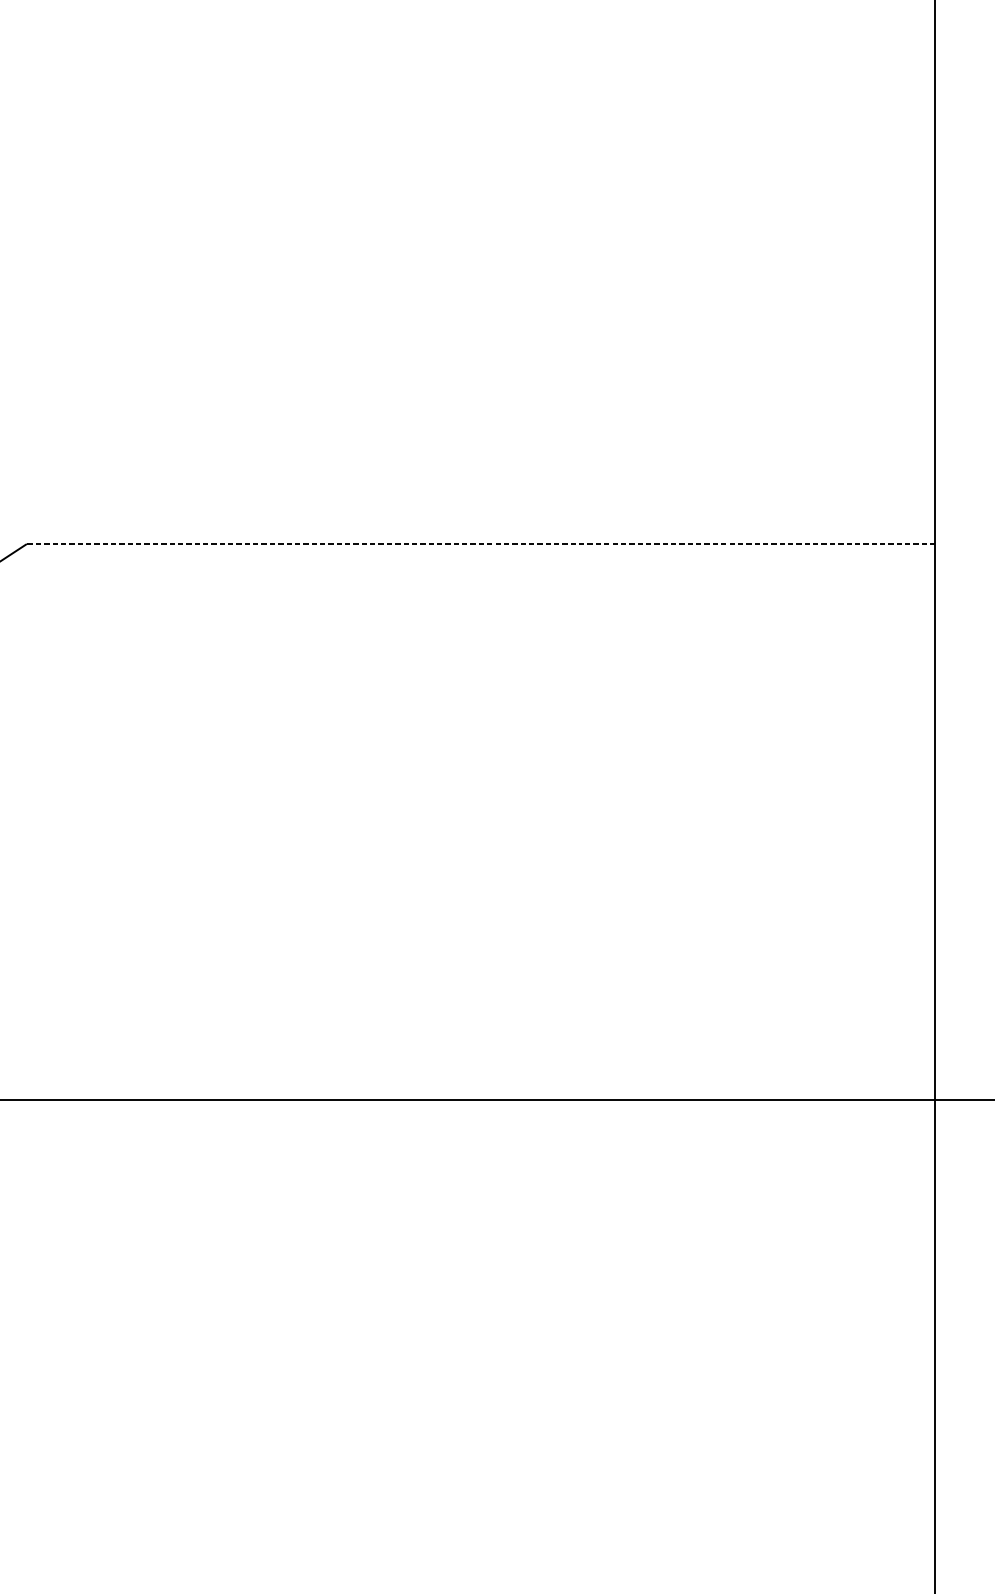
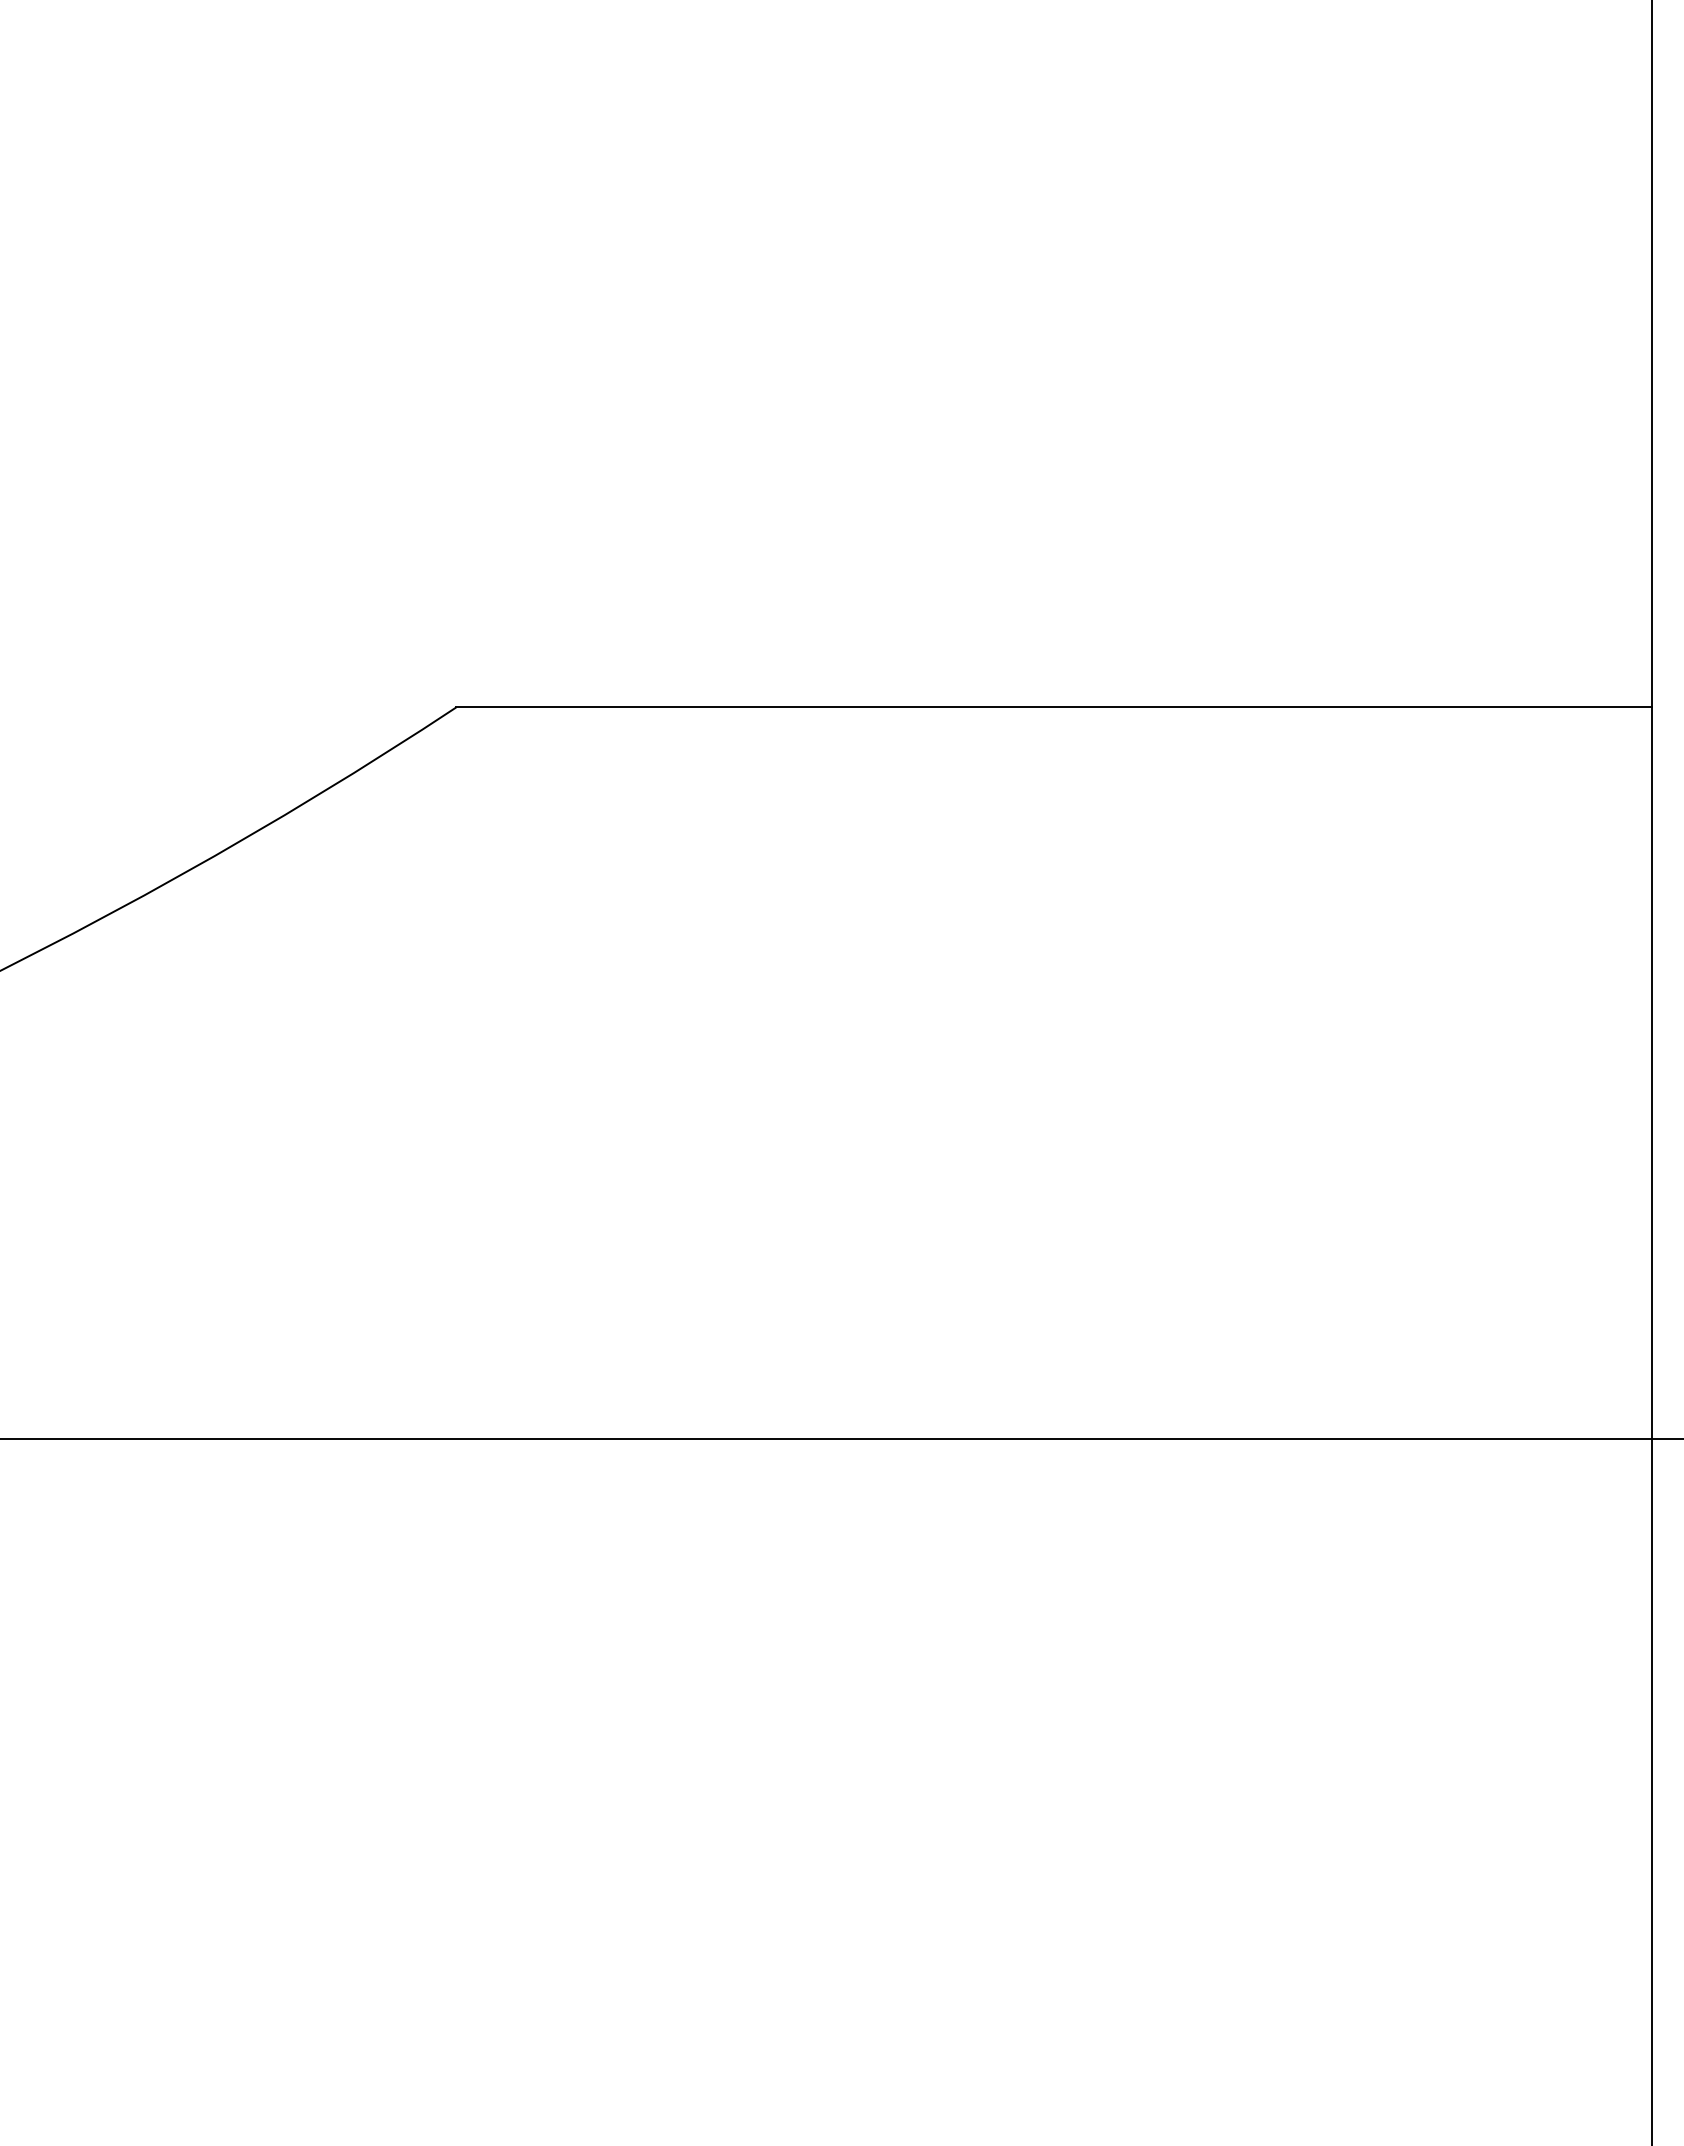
line: (481, 544) -> (1054, 707), dashed -> solid

